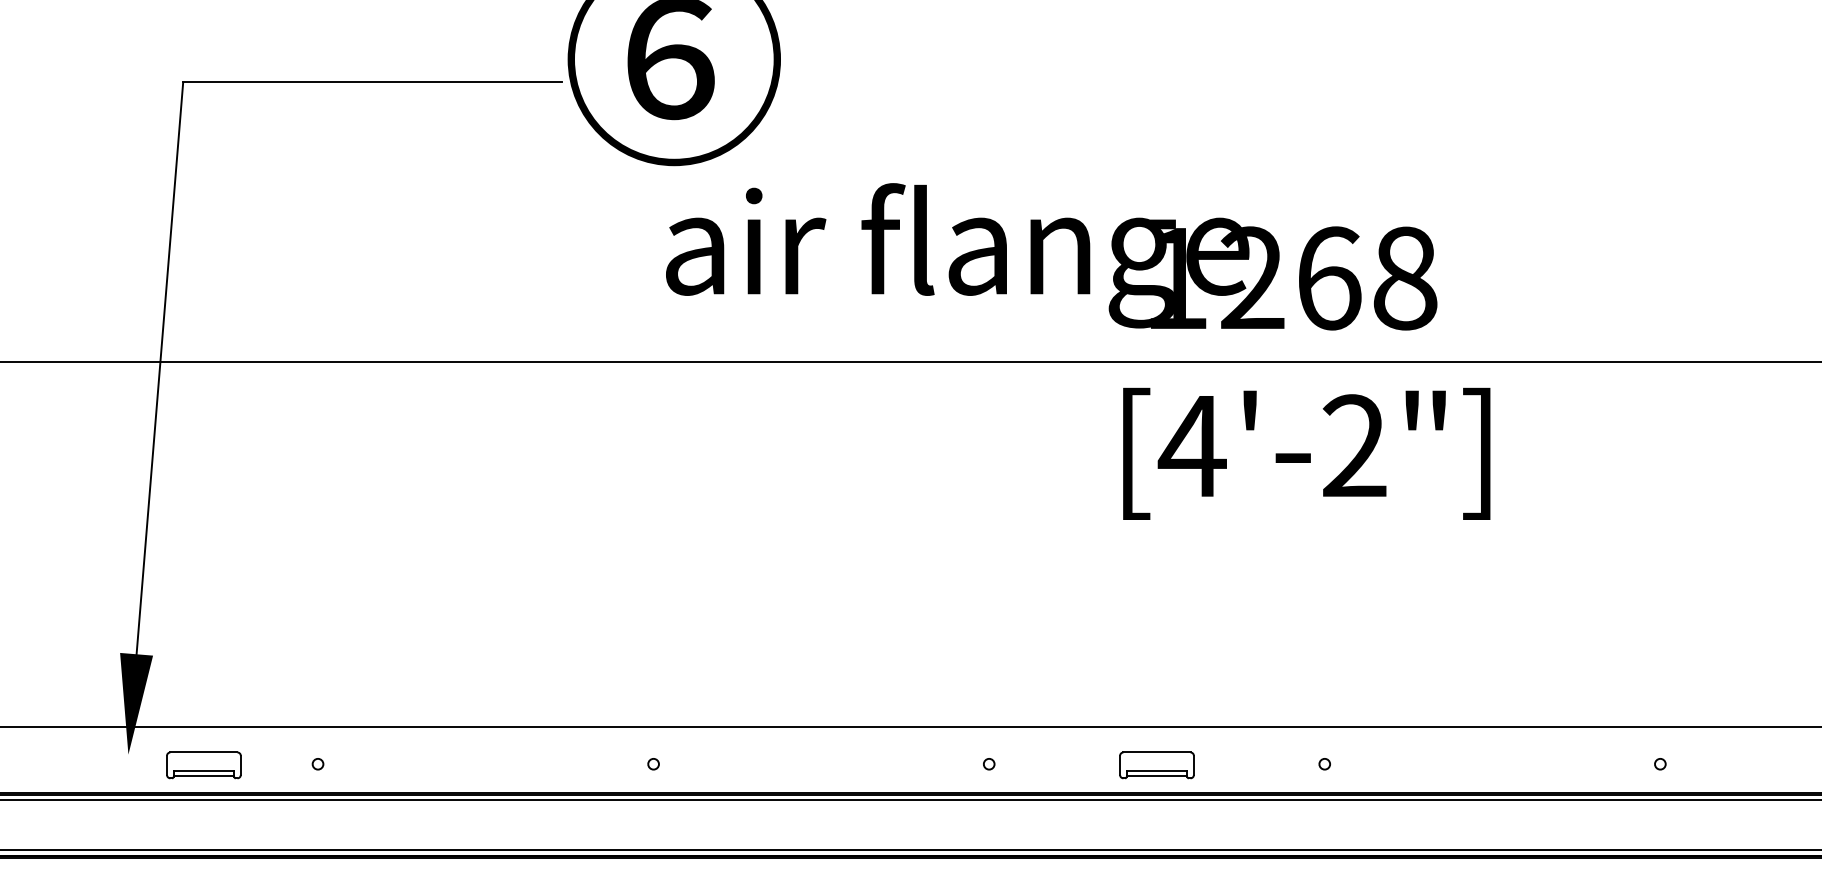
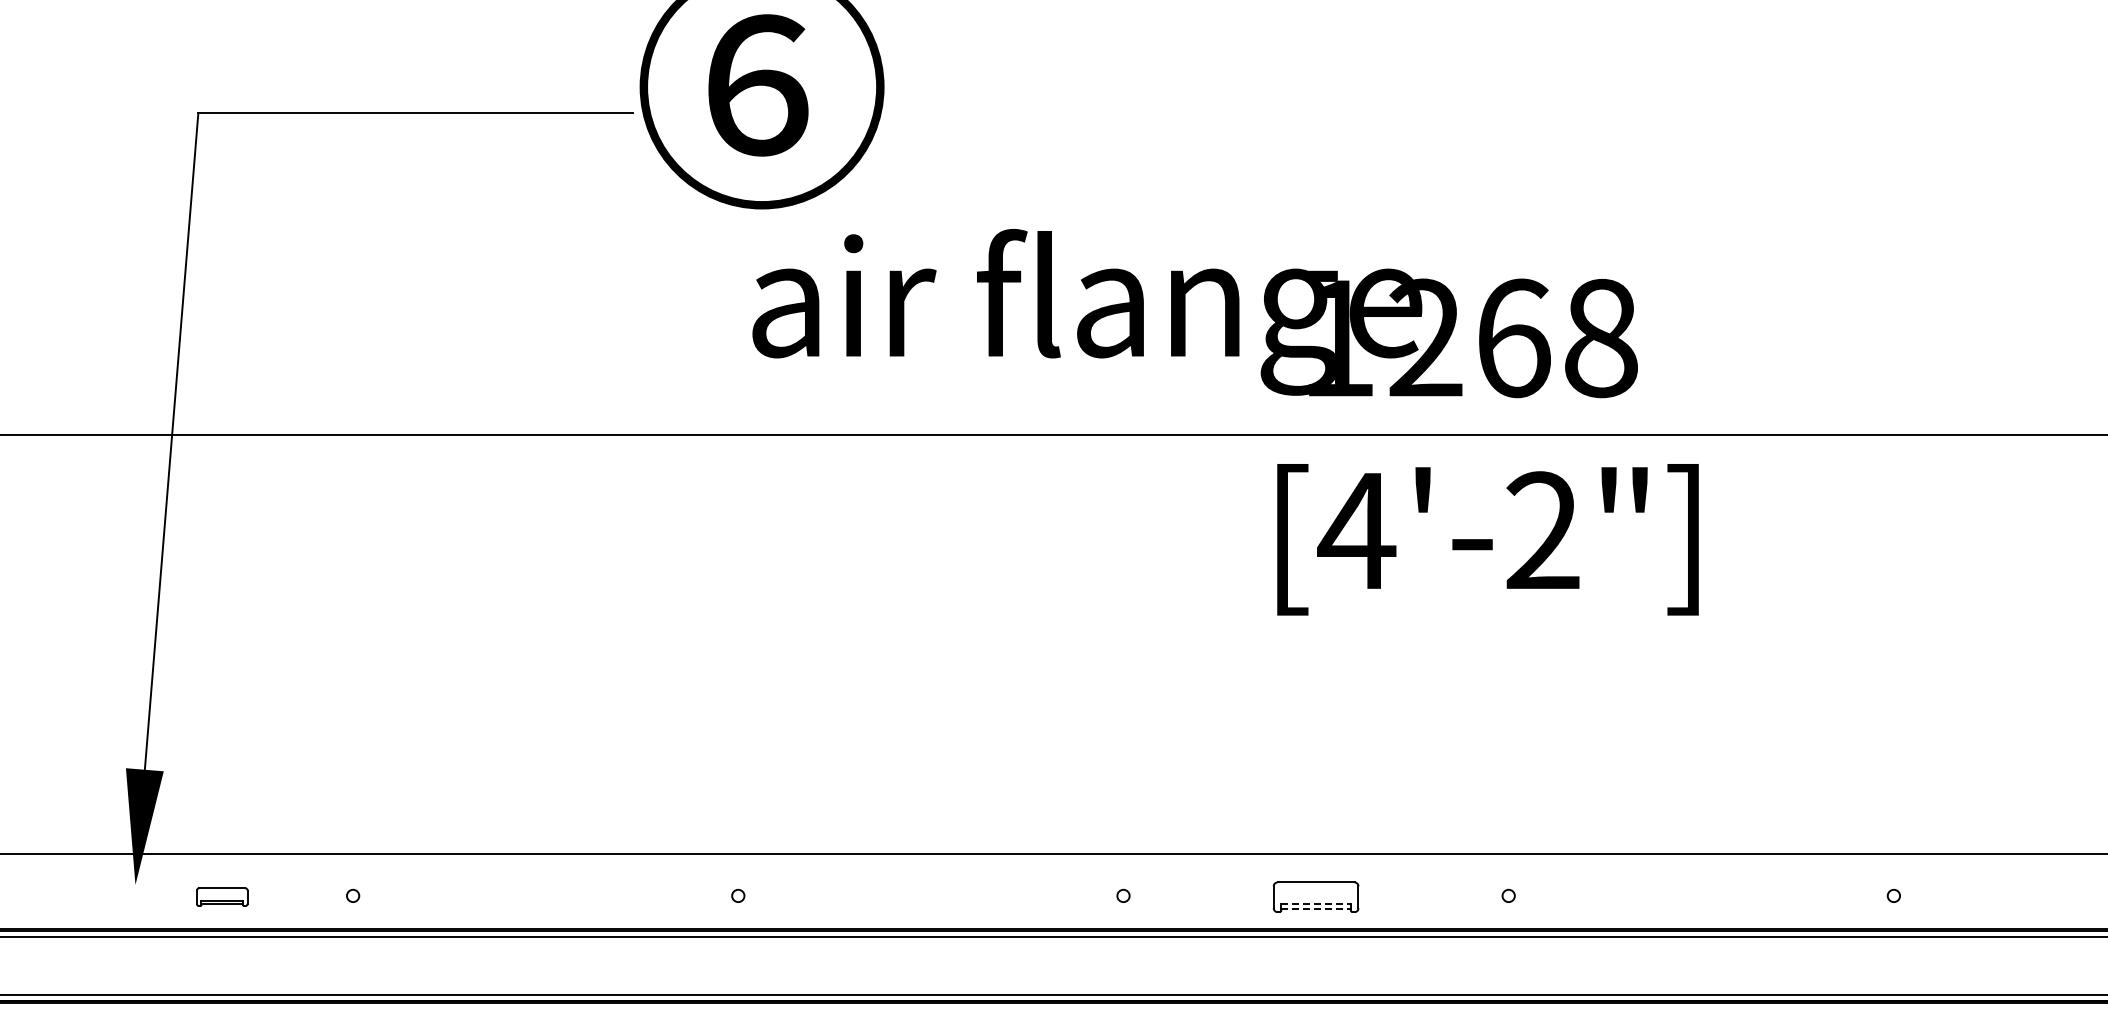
part: (204, 764) -> (222, 896), size x0.6
line: (1157, 770) -> (1316, 903), solid -> dashed
line: (1157, 776) -> (1316, 909), solid -> dashed

